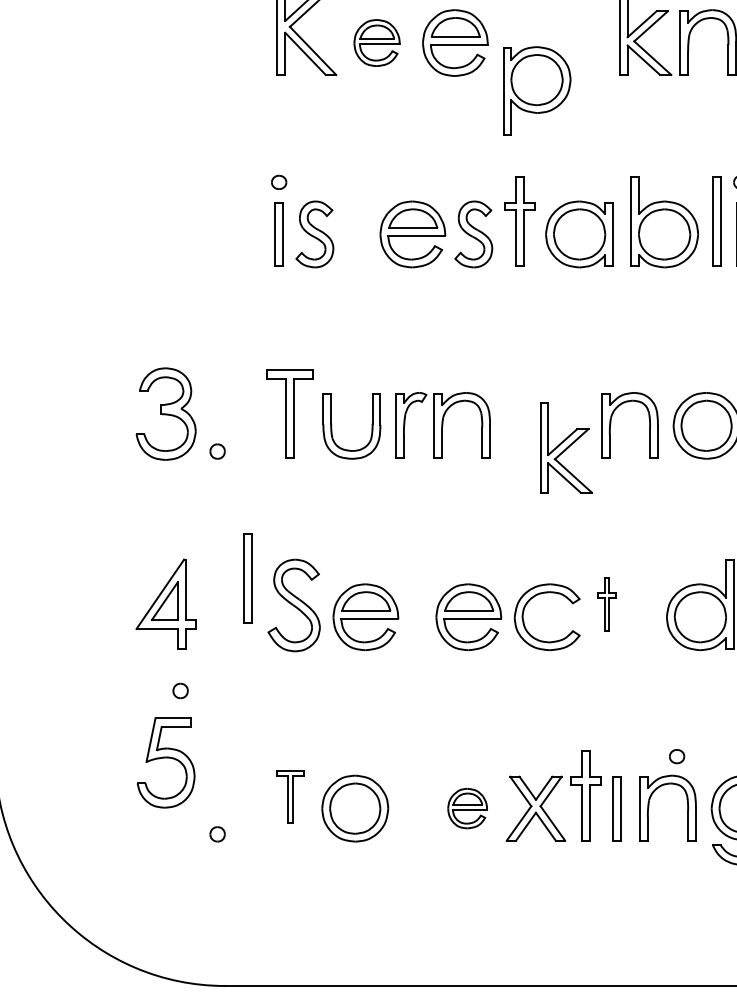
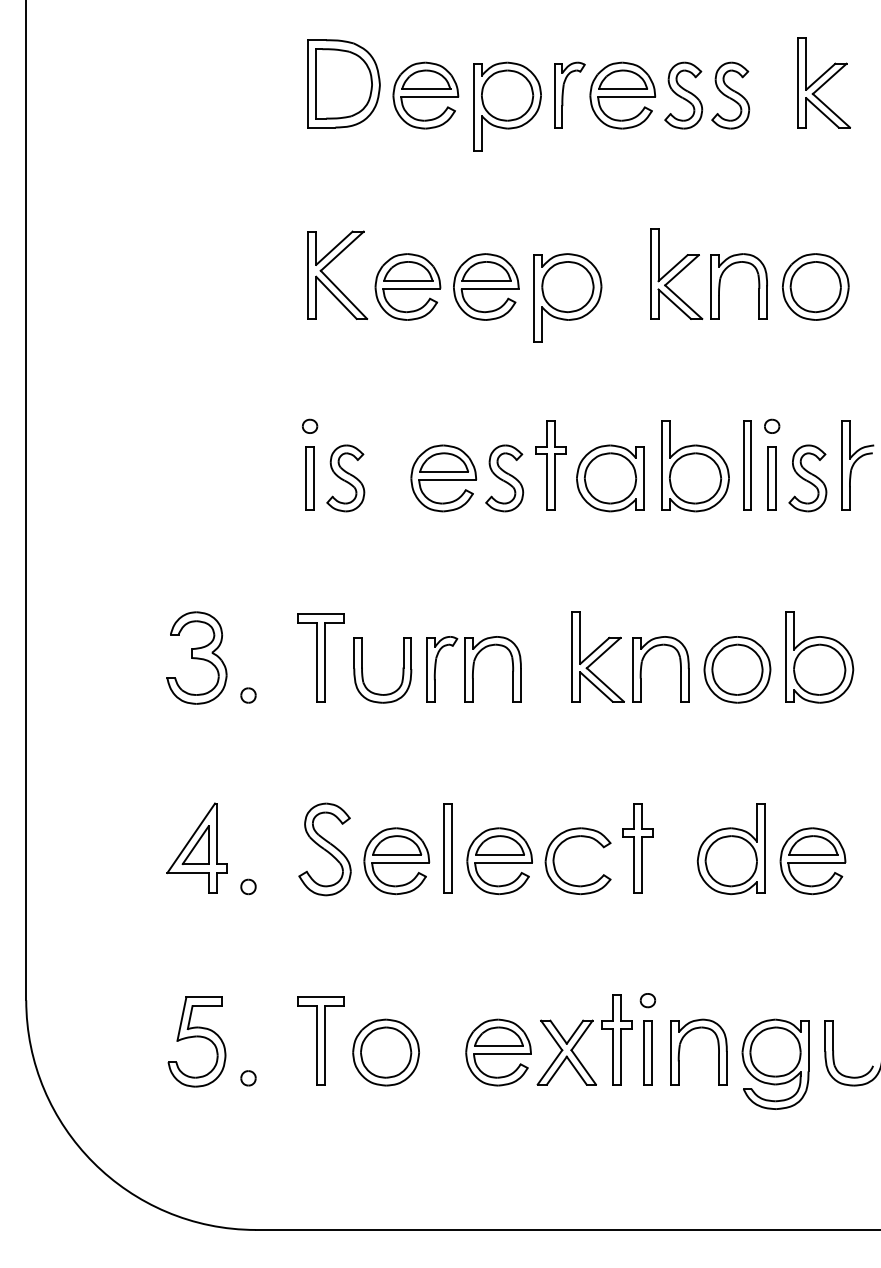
part: (376, 42) -> (407, 286), size x1.43
part: (536, 90) -> (567, 297), moved
part: (565, 447) -> (597, 656), moved
part: (247, 578) -> (447, 848), moved
part: (606, 604) -> (637, 848), size x1.67
part: (180, 690) -> (248, 886), moved
part: (676, 756) -> (647, 1000), moved
part: (165, 762) -> (196, 1041), moved
part: (289, 796) -> (320, 1040), size x1.67
part: (467, 808) -> (498, 1052), size x1.67

